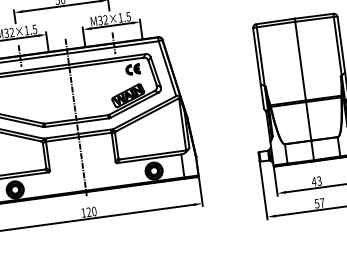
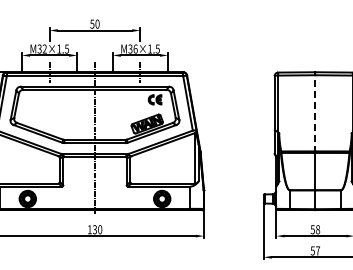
text: (105, 19) -> (135, 48), M32 -> M36
line: (300, 62) -> (315, 114), solid -> dashed
text: (316, 181) -> (315, 229), 43 -> 58
text: (89, 212) -> (95, 230), 120 -> 130

